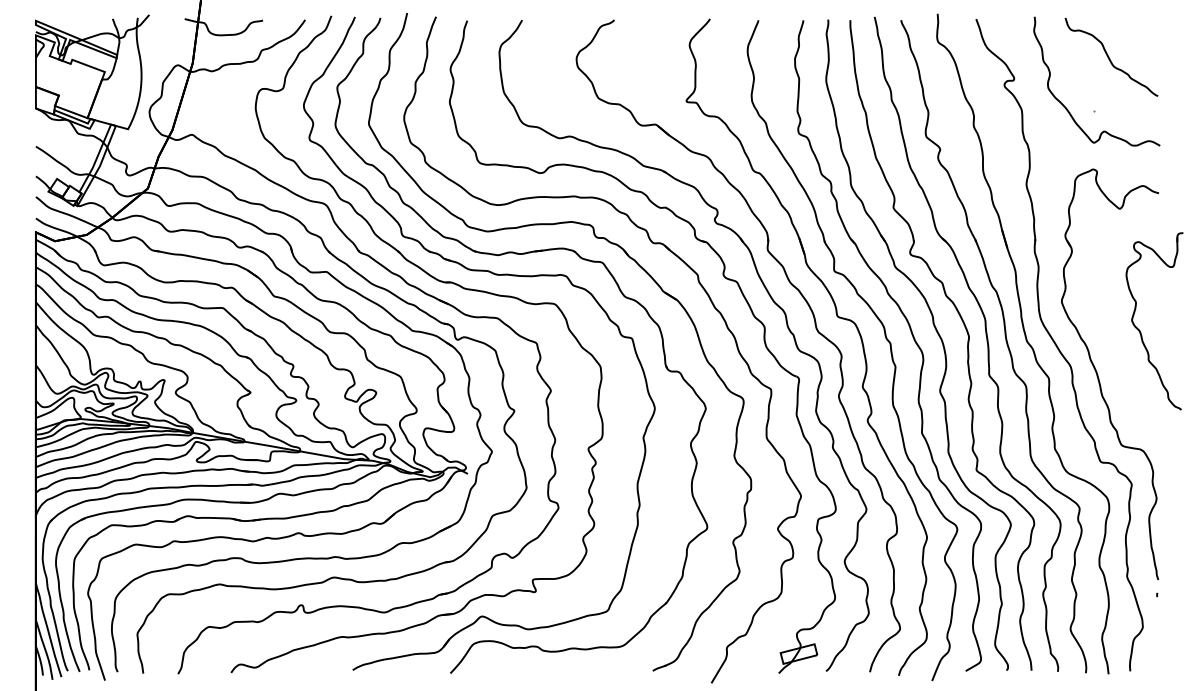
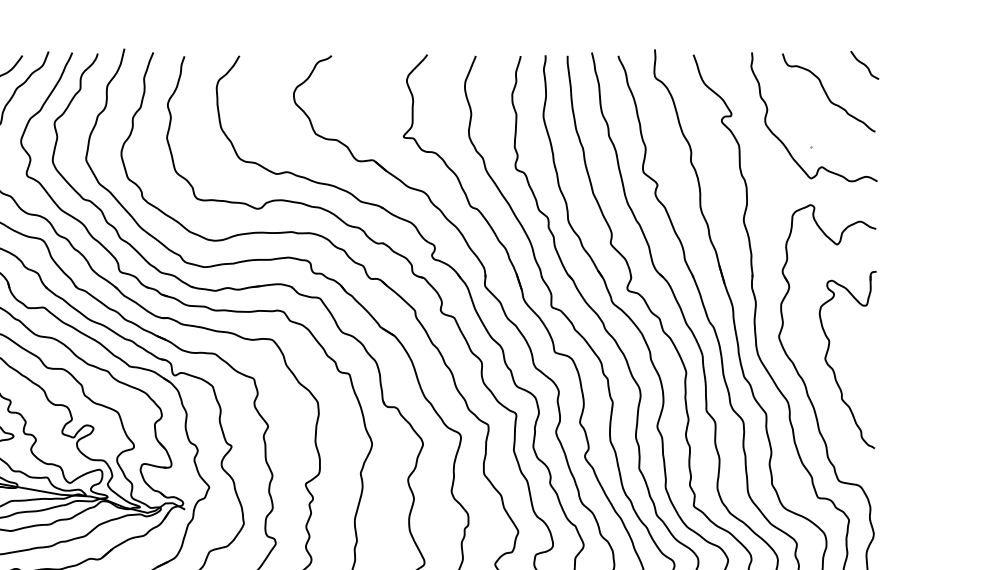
curve: (1147, 29) -> (864, 65), added
part: (1140, 330) -> (833, 369), moved

